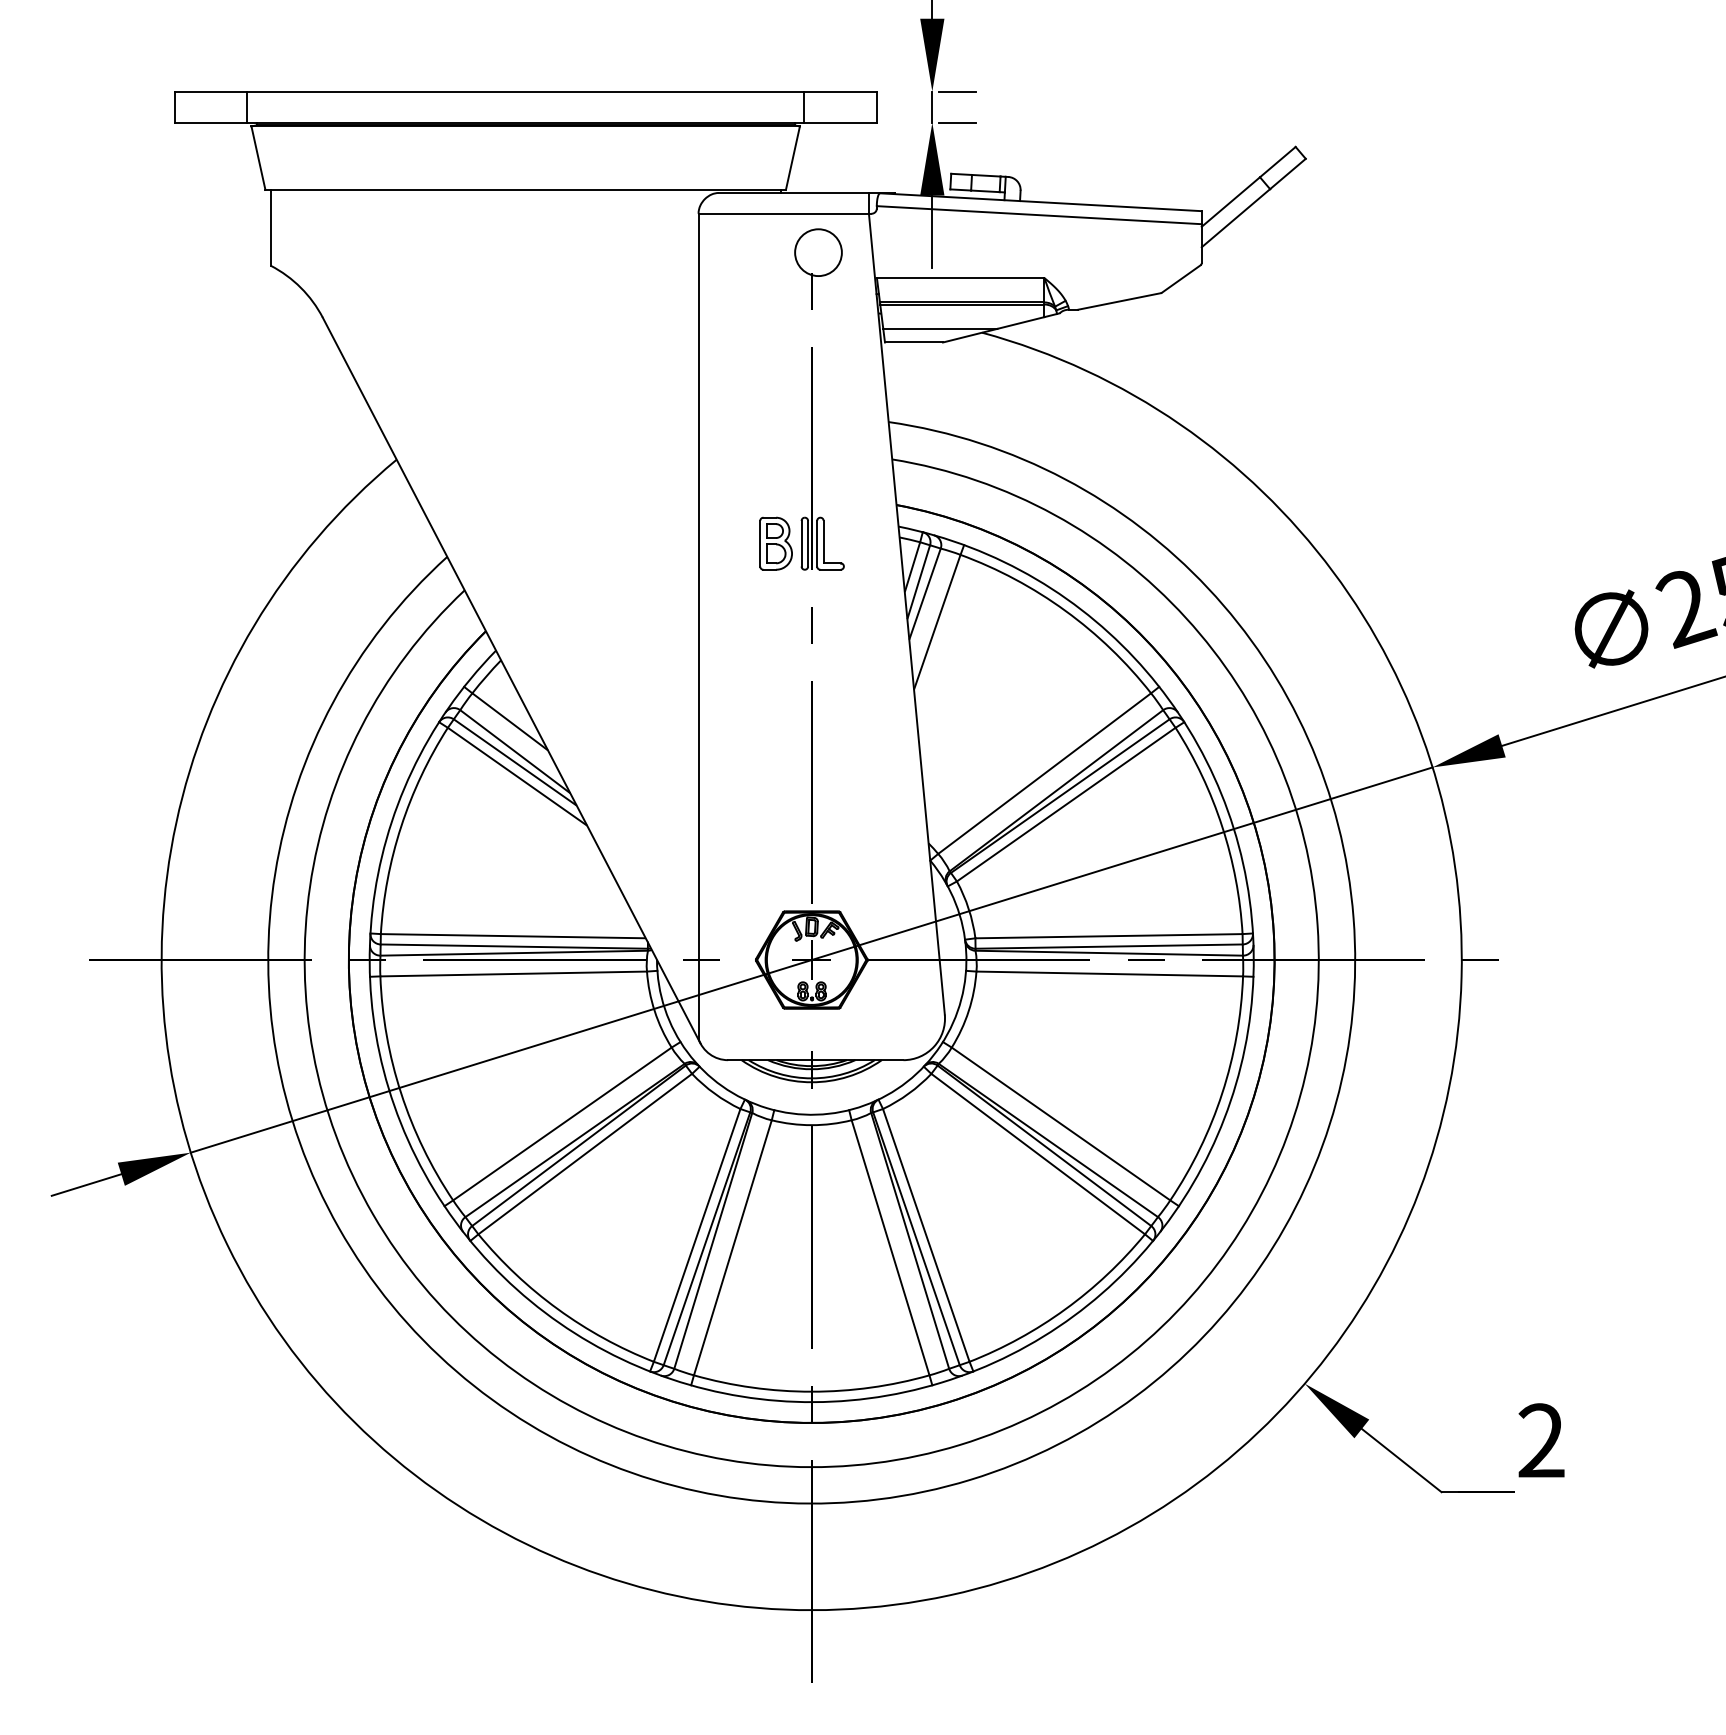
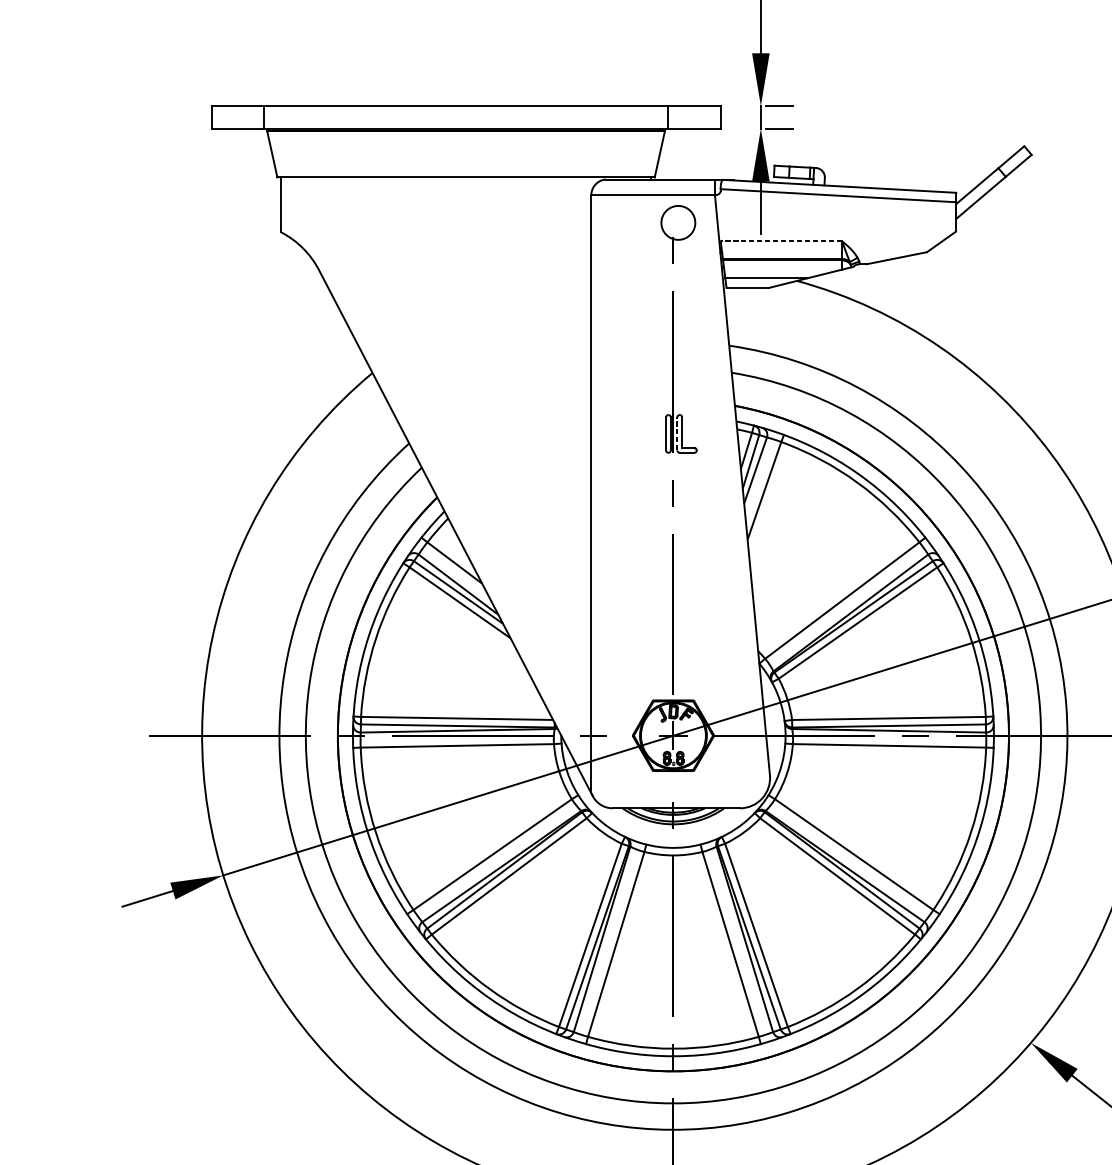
line: (960, 278) -> (781, 241), solid -> dashed
part: (775, 543) -> (647, 433), removed
line: (817, 543) -> (677, 433), solid -> dashed

